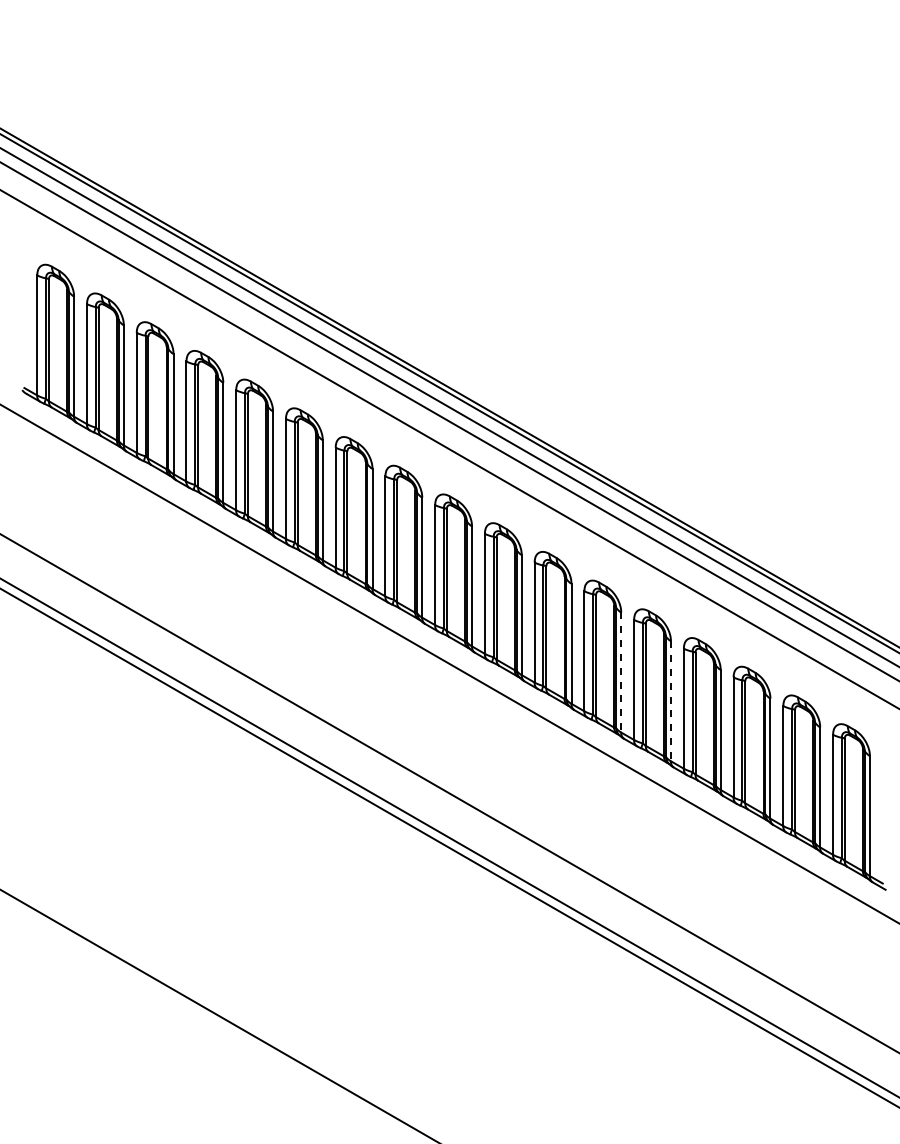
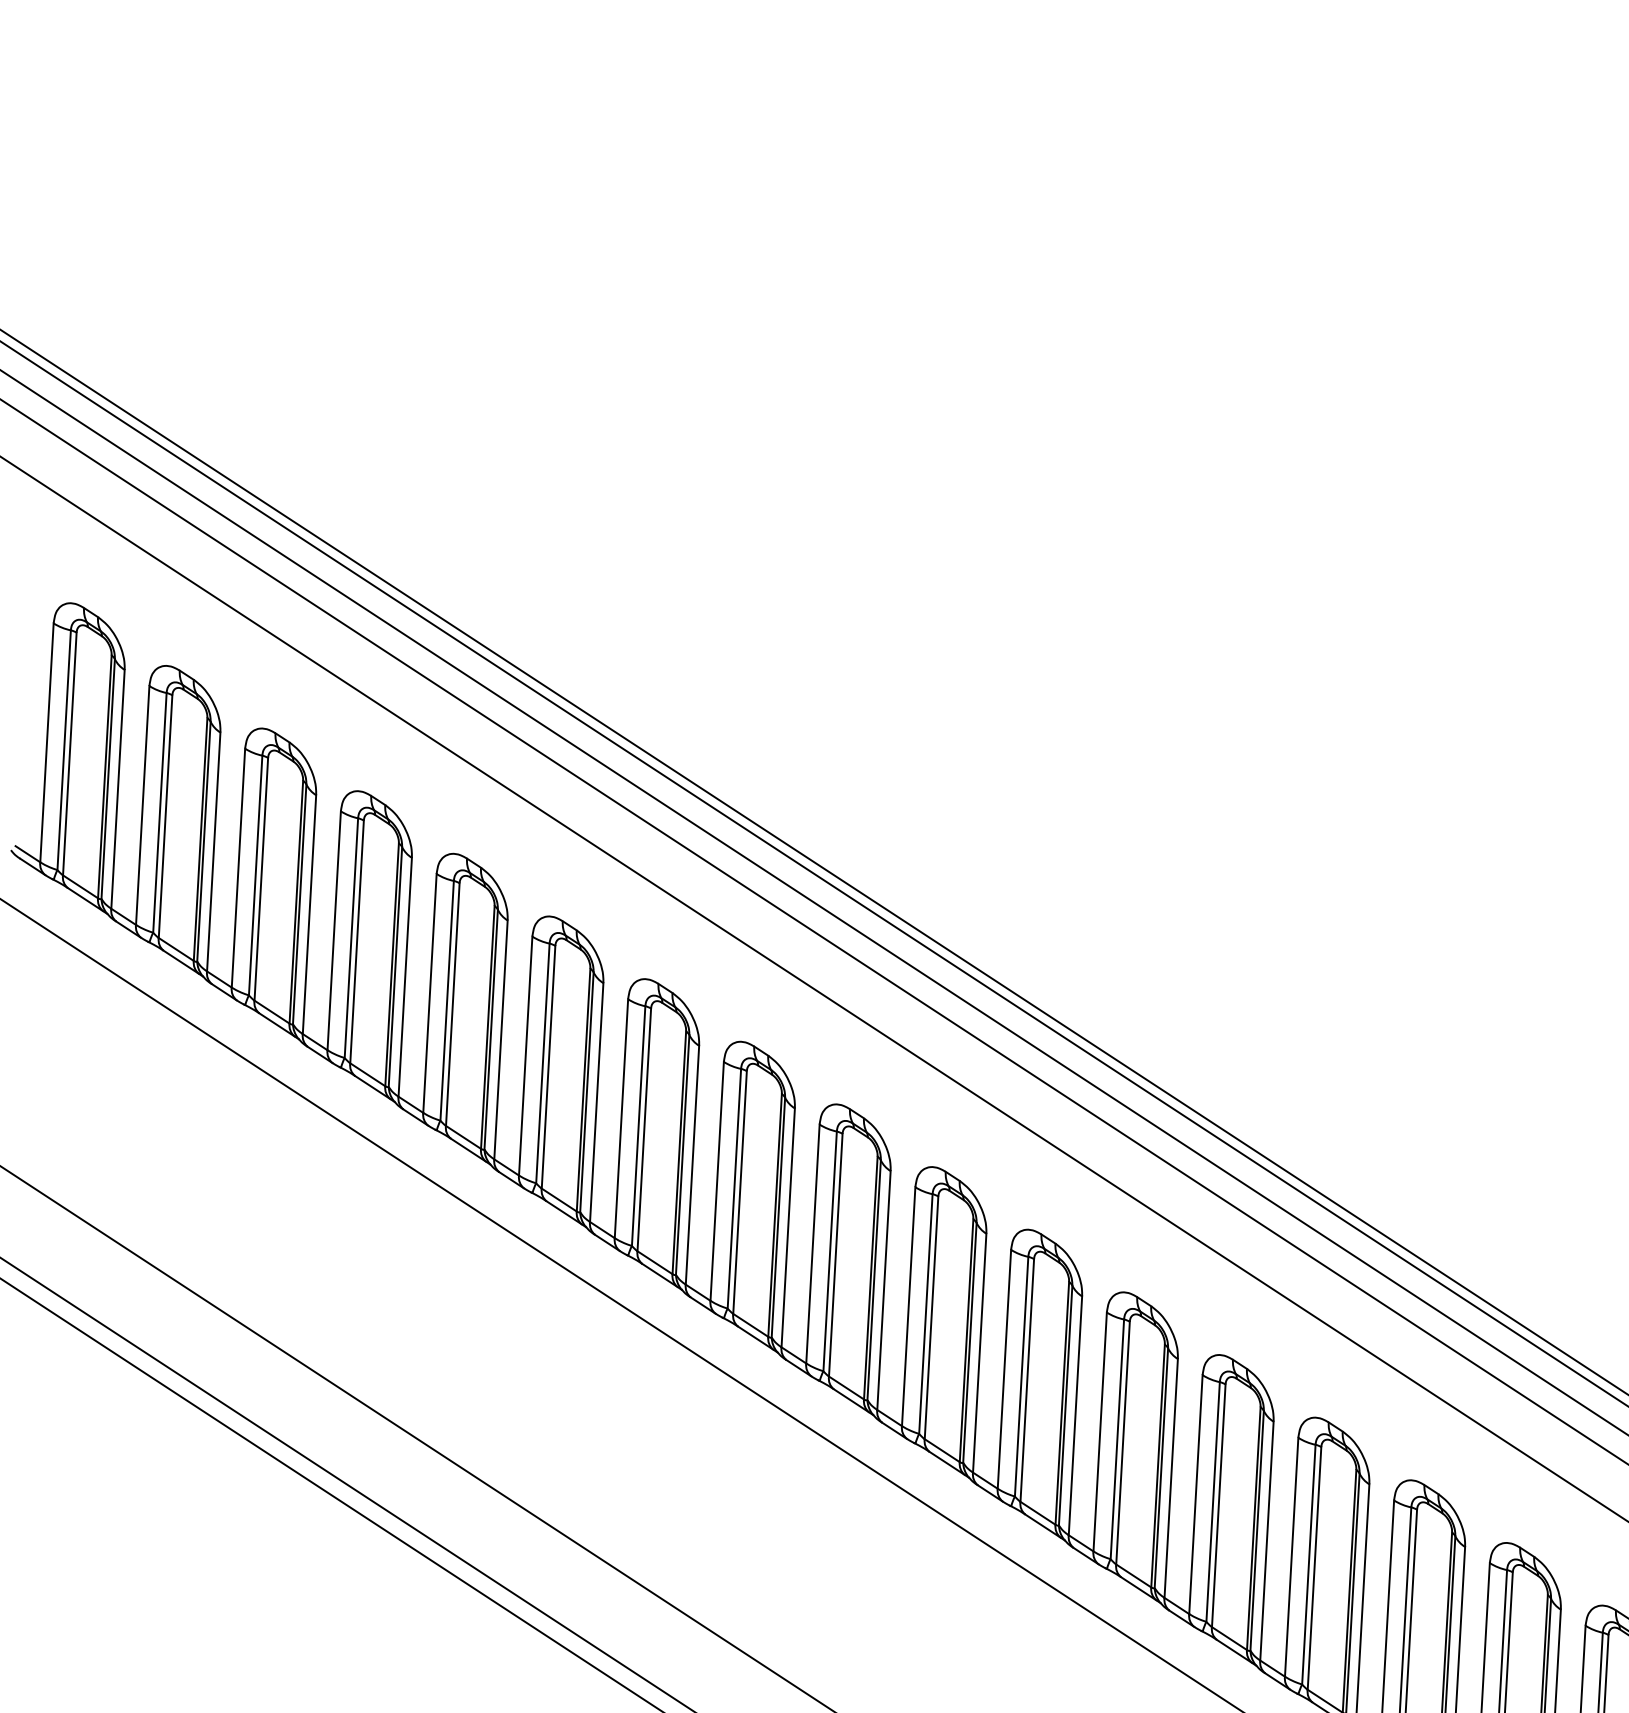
line: (621, 673) -> (1171, 1480), dashed -> solid
line: (670, 701) -> (1265, 1541), dashed -> solid

